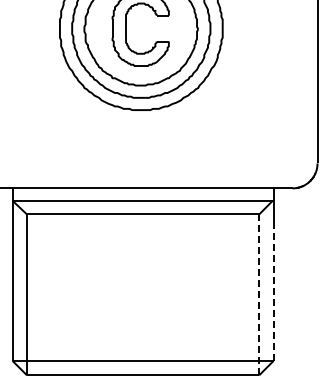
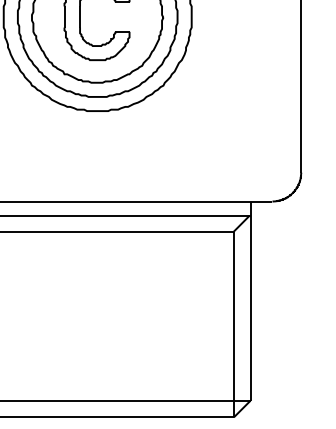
line: (273, 293) -> (250, 322), dashed -> solid
line: (259, 294) -> (234, 324), dashed -> solid

